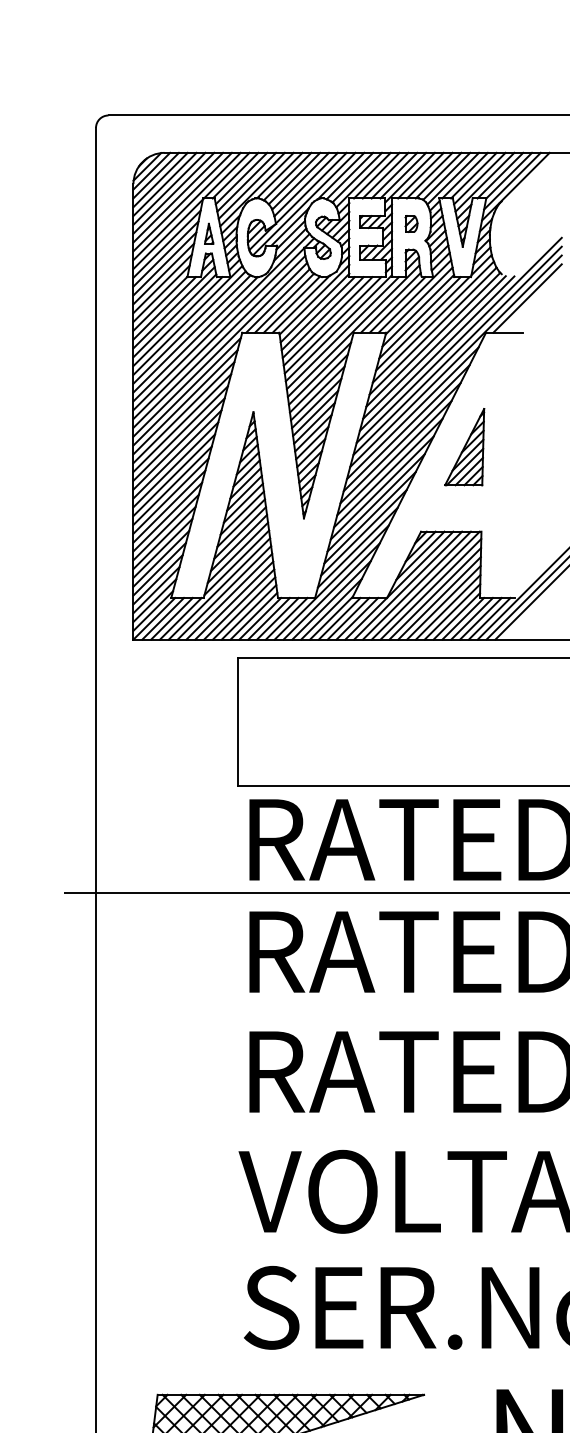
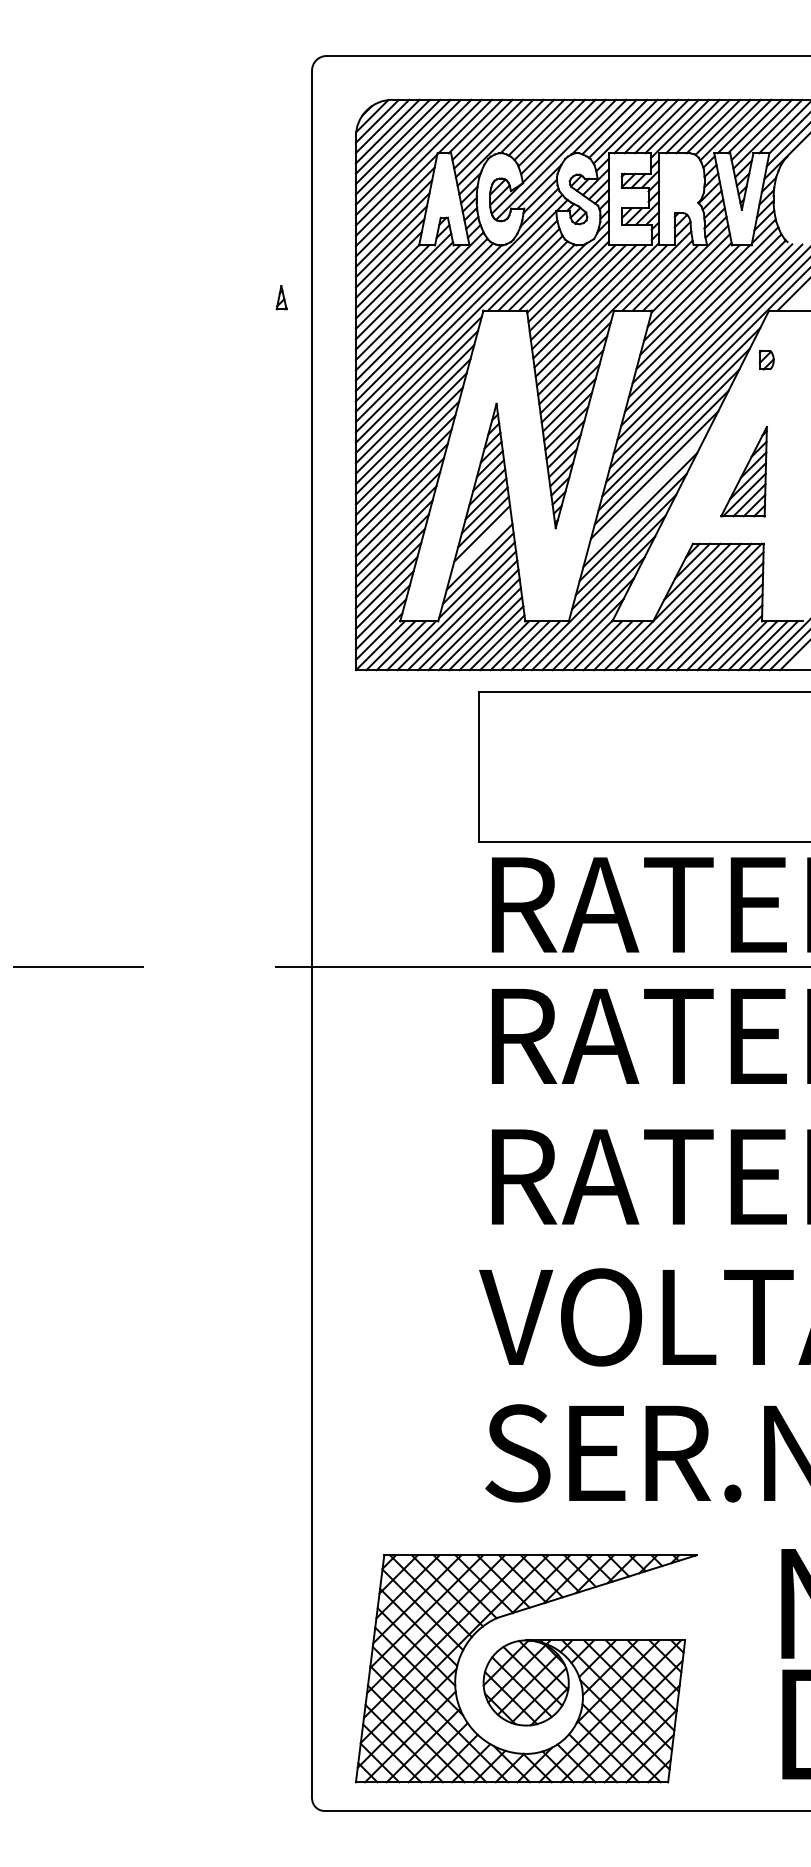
part: (411, 223) -> (766, 359), moved
part: (209, 233) -> (281, 297), moved
part: (464, 446) -> (743, 471), moved
line: (382, 487) -> (647, 492), removed
line: (239, 533) -> (480, 545), removed

